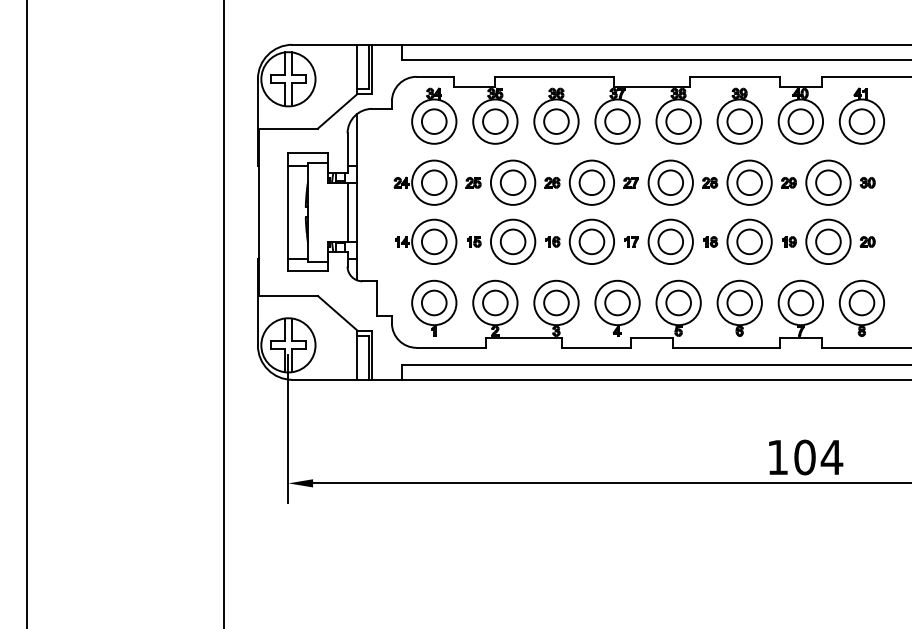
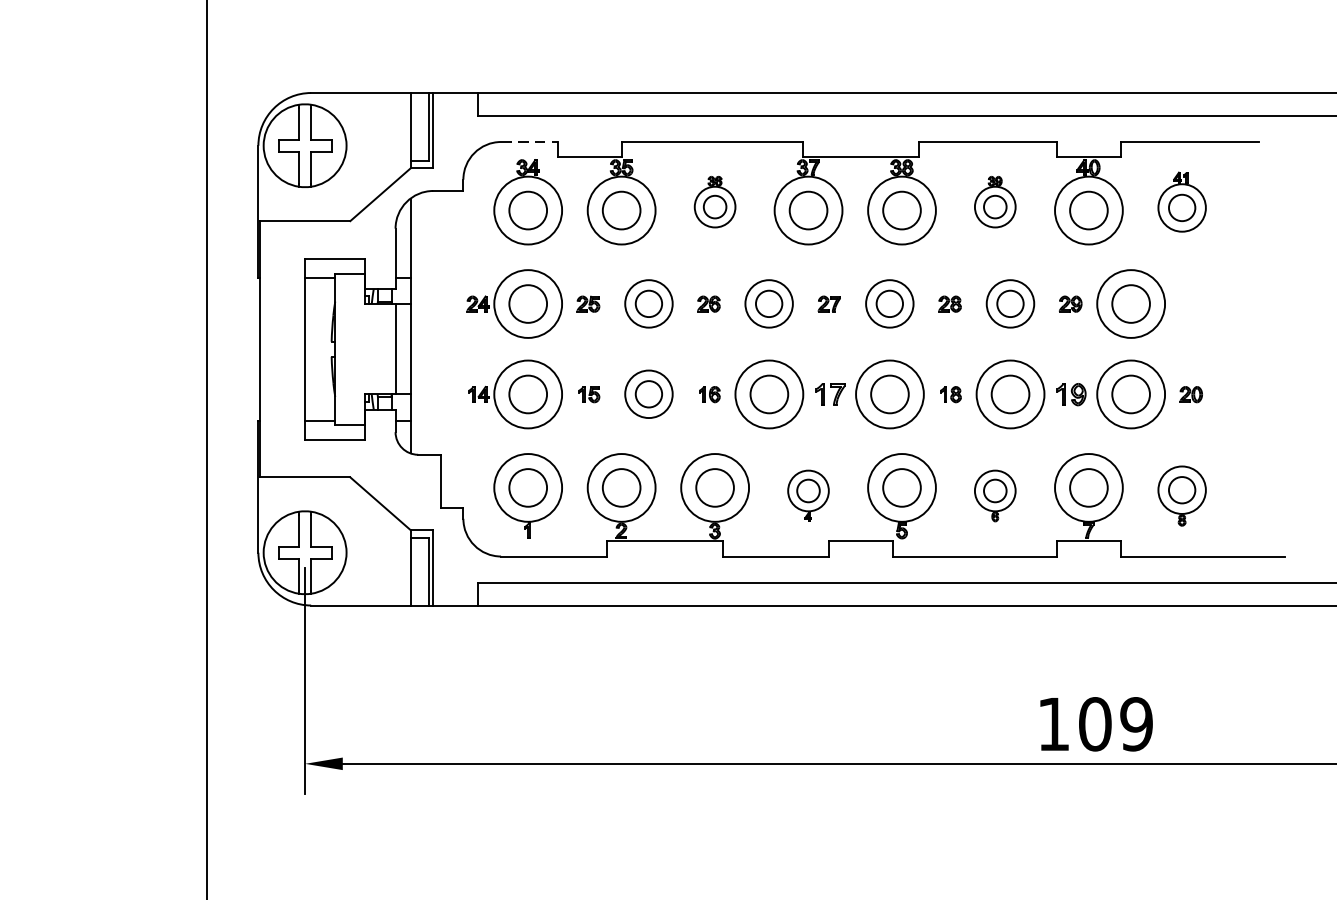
line: (435, 76) -> (530, 141), solid -> dashed
part: (556, 115) -> (715, 201), size x0.6
part: (739, 115) -> (995, 201), size x0.6
part: (861, 115) -> (1181, 201), size x0.7
part: (513, 182) -> (649, 303), size x0.7
part: (591, 182) -> (768, 303), size x0.7
part: (670, 182) -> (889, 303), size x0.7
part: (749, 182) -> (1010, 303), size x0.7
part: (867, 182) -> (1190, 303), removed
part: (513, 241) -> (649, 393), size x0.7
part: (631, 241) -> (829, 393), size x1.4
part: (789, 241) -> (1071, 393), size x1.4
part: (617, 307) -> (808, 494), size x0.6
part: (739, 307) -> (995, 494), size x0.6
part: (861, 307) -> (1181, 494), size x0.7
text: (831, 457) -> (1135, 724), 104 -> 109

